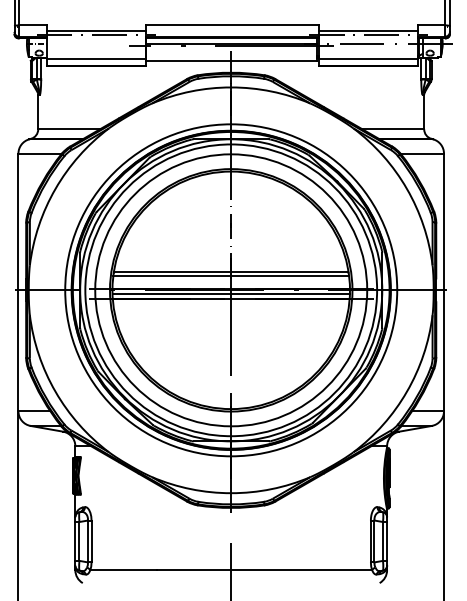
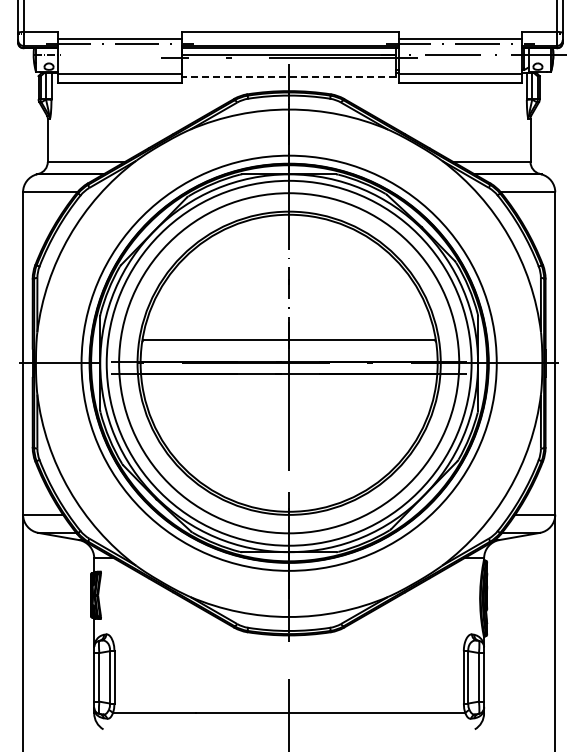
line: (230, 61) -> (288, 76), solid -> dashed
line: (230, 276) -> (288, 345), removed
line: (230, 294) -> (288, 368), removed

